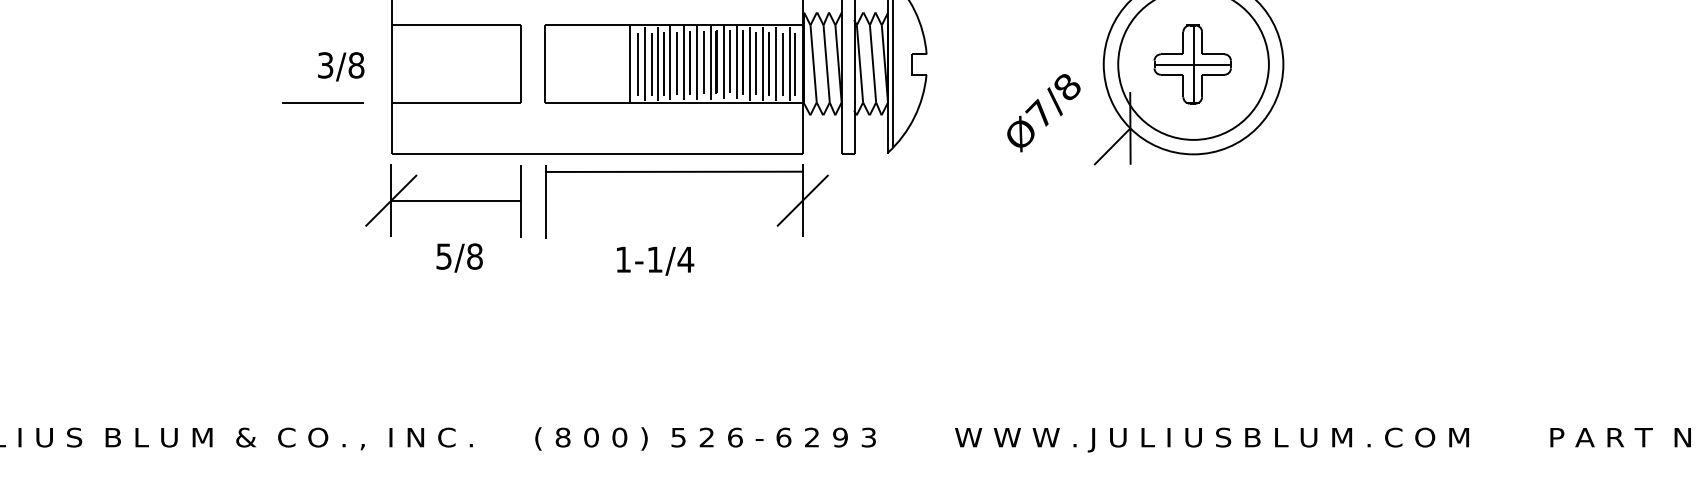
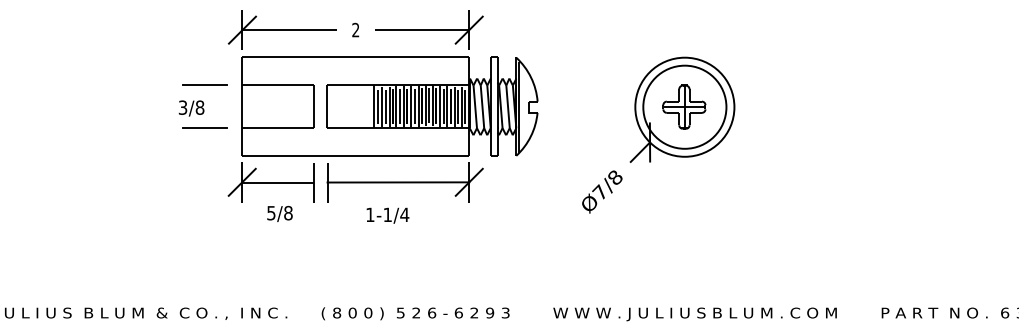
line: (322, 25) -> (204, 85), added
text: (340, 66) -> (191, 108), moved
text: (1044, 112) -> (602, 191), moved
line: (674, 171) -> (398, 182), moved

